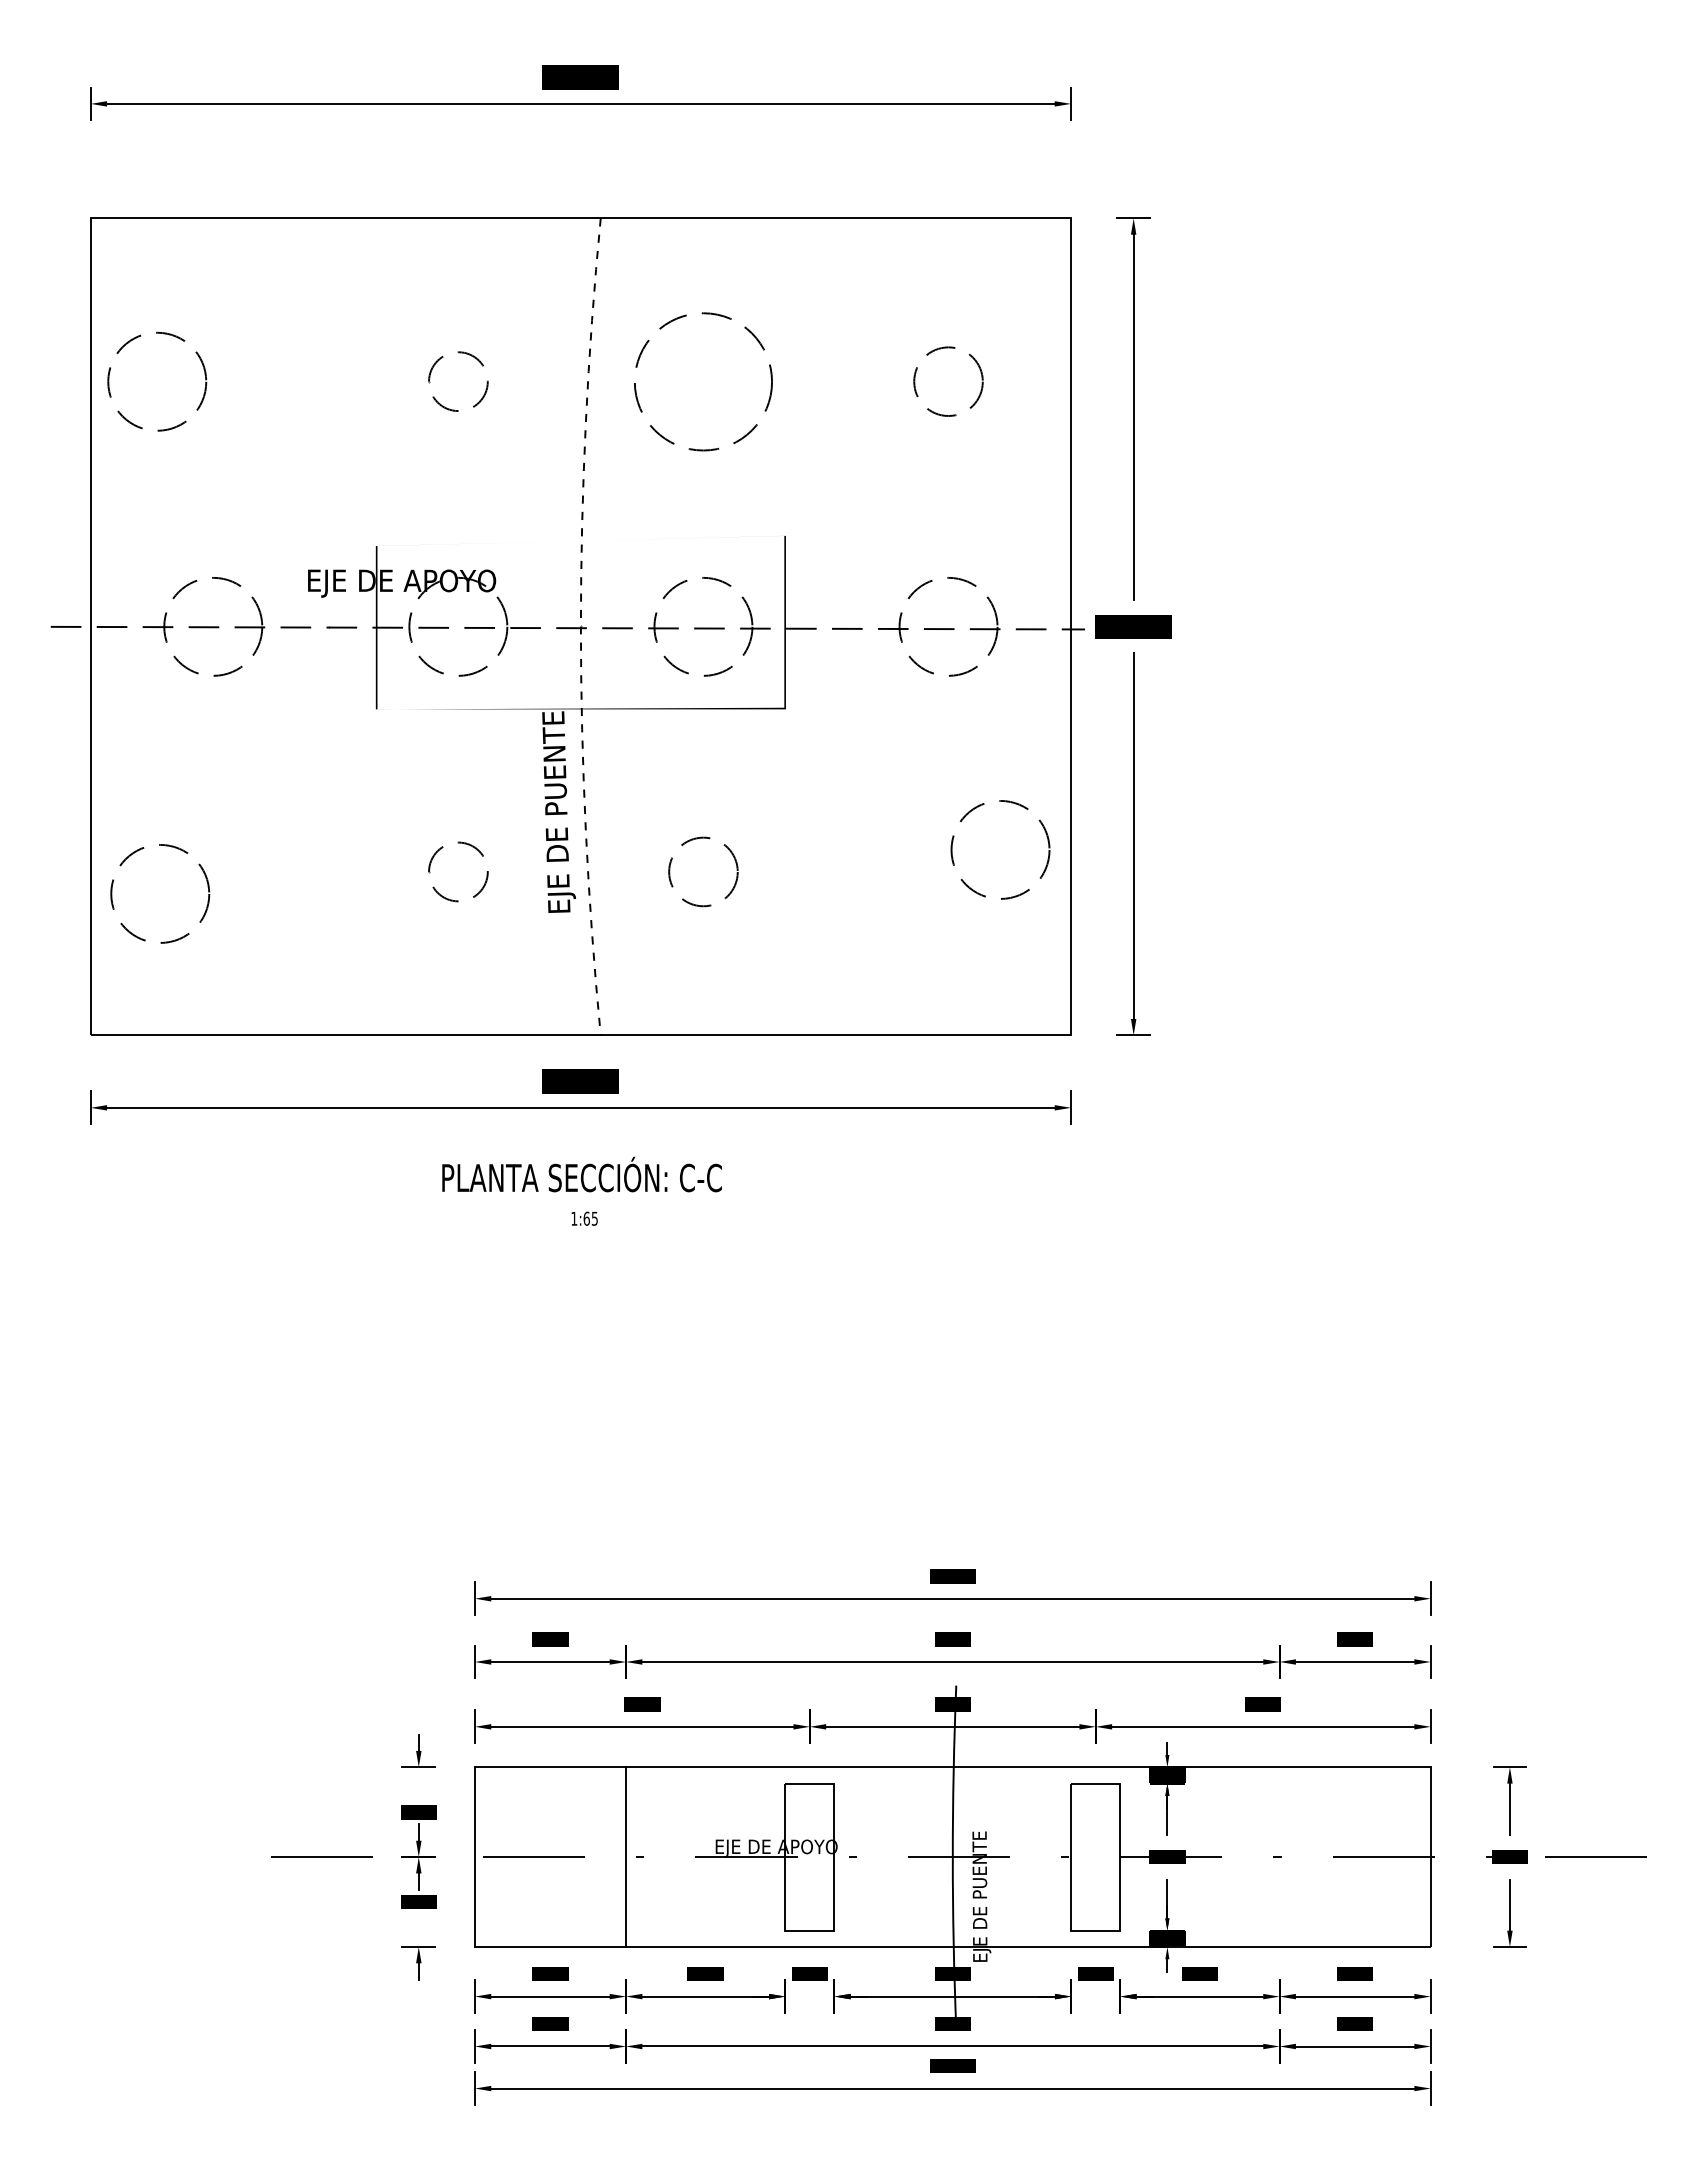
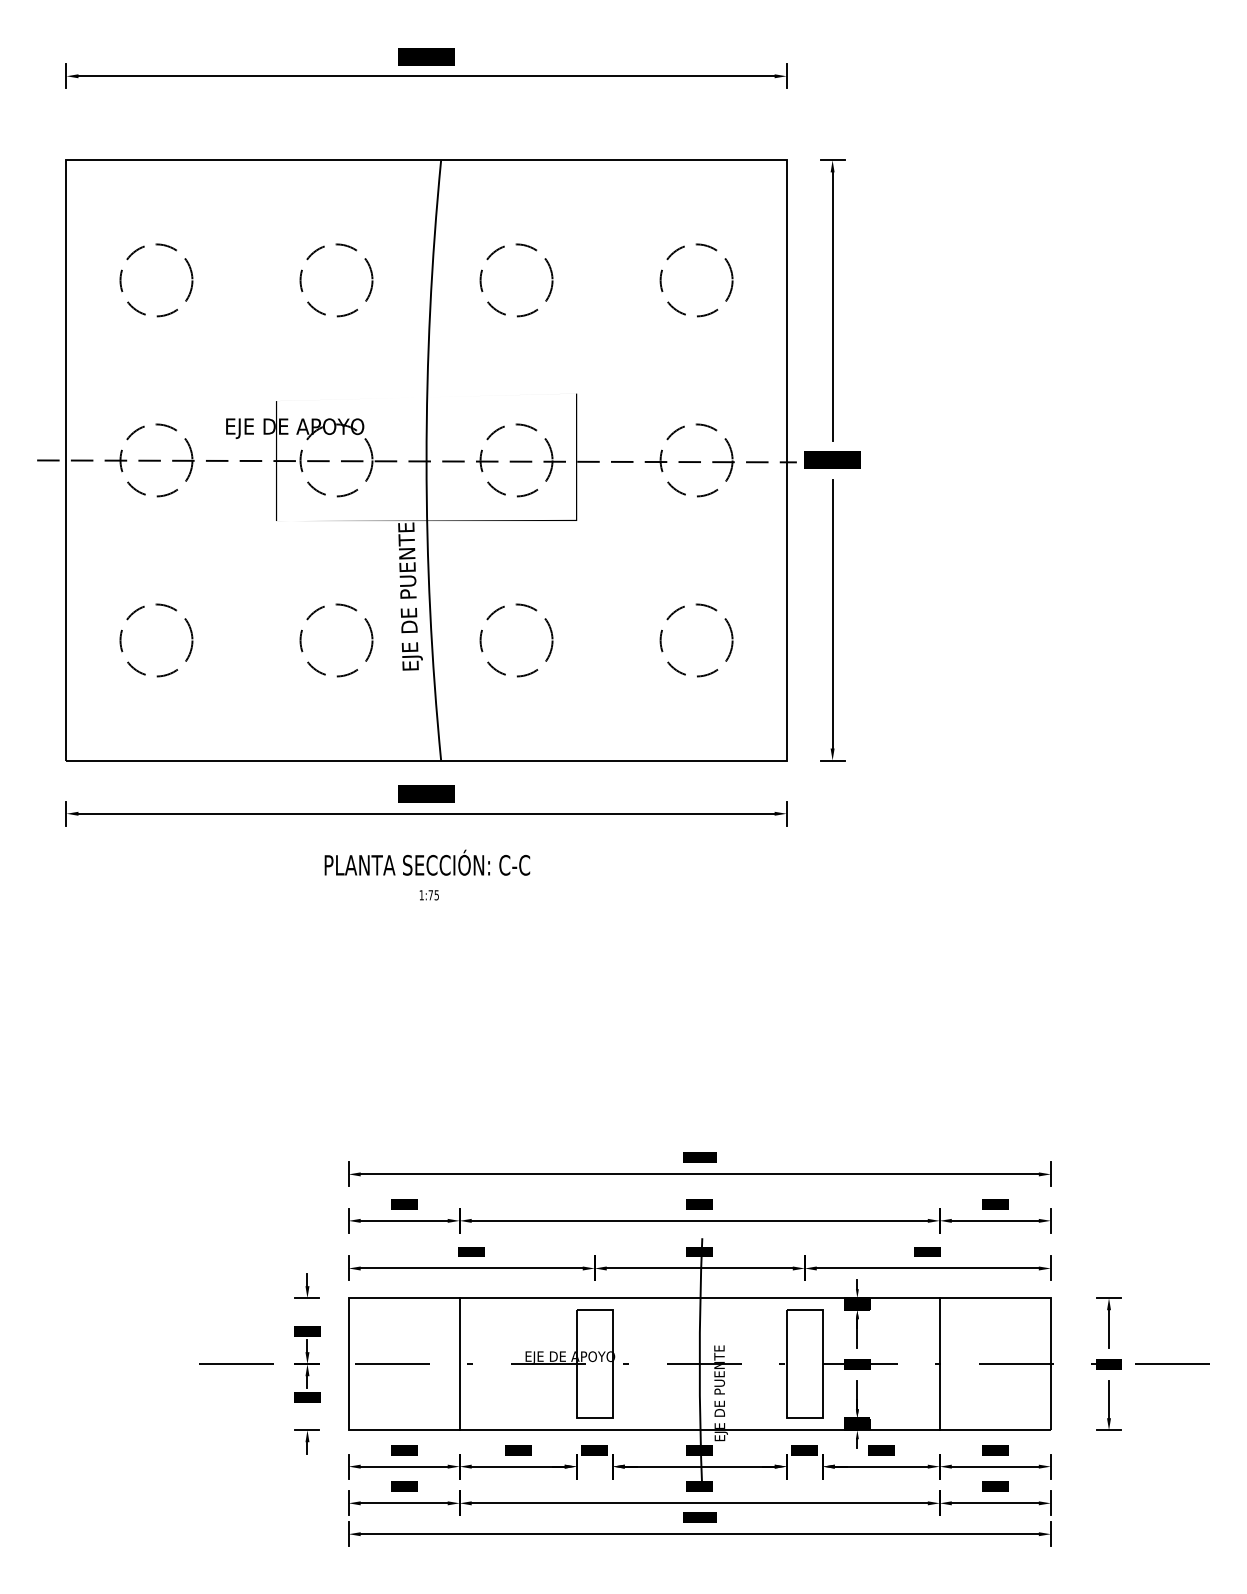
circle: (157, 381) -> (156, 280), moved
circle: (458, 381) -> (336, 280), size x1.67
circle: (703, 381) -> (516, 280), size x0.71
circle: (948, 381) -> (696, 280), size x1.43
line: (580, 626) -> (426, 460), dashed -> solid
circle: (1000, 849) -> (696, 640), moved
circle: (458, 871) -> (336, 640), size x1.67
circle: (703, 871) -> (516, 640), size x1.43
circle: (160, 893) -> (156, 640), moved
text: (586, 1218) -> (430, 895), 1:65 -> 1:75
line: (1279, 1857) -> (939, 1364), added

